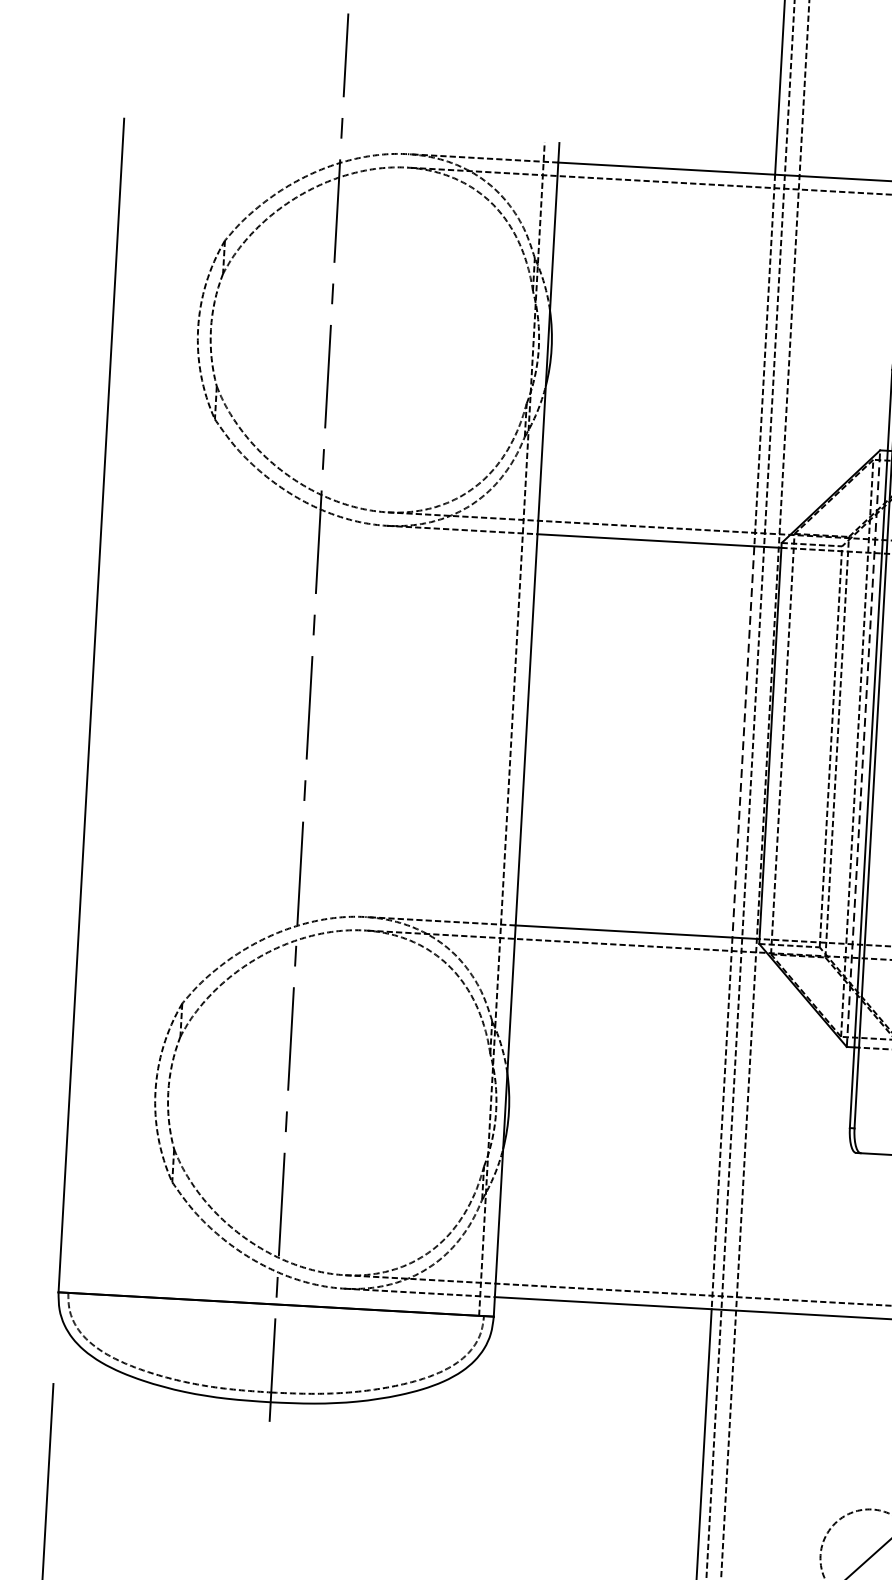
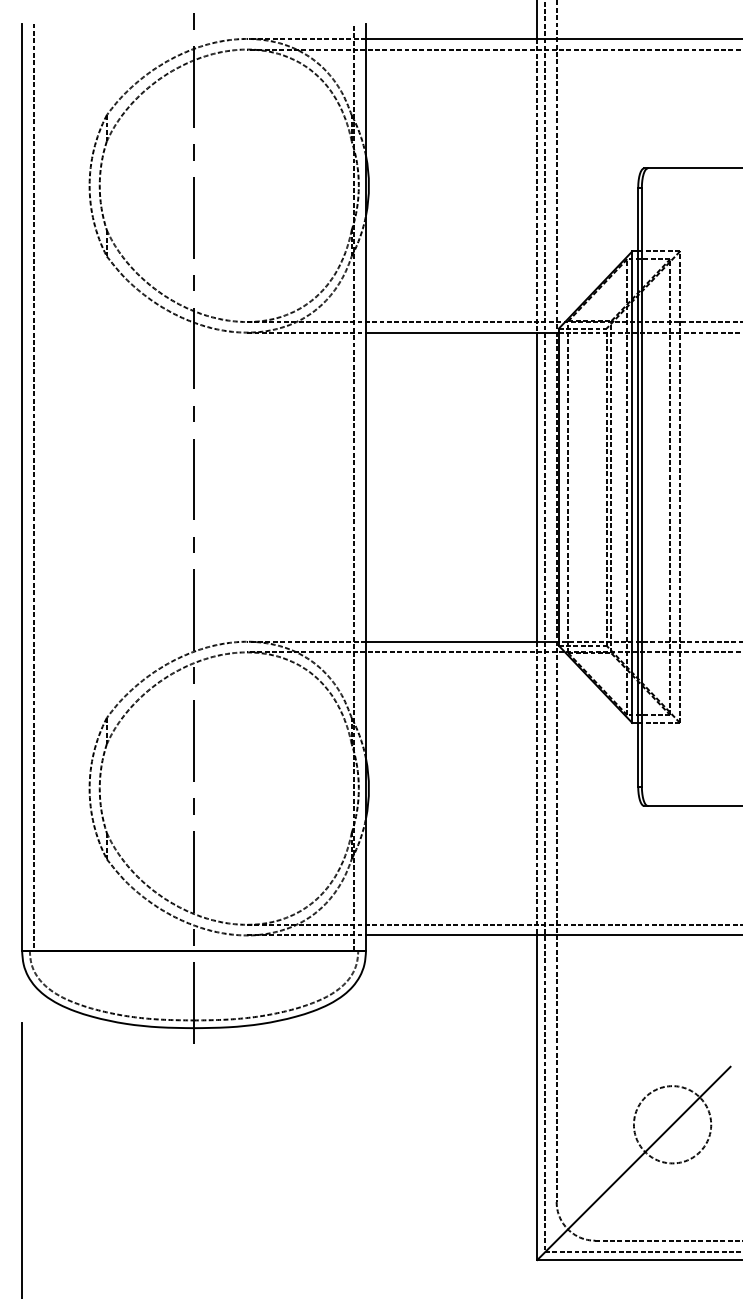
line: (105, 705) -> (33, 486), added
line: (743, 742) -> (537, 487), dashed -> solid
line: (863, 749) -> (632, 487), dashed -> solid

